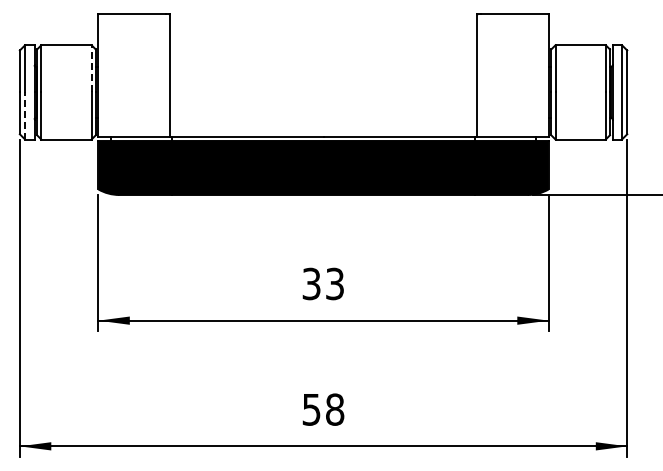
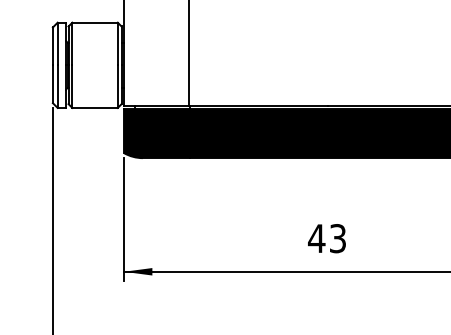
line: (91, 68) -> (117, 43), dashed -> solid
line: (25, 115) -> (58, 86), dashed -> solid
text: (311, 283) -> (316, 238), 33 -> 43

